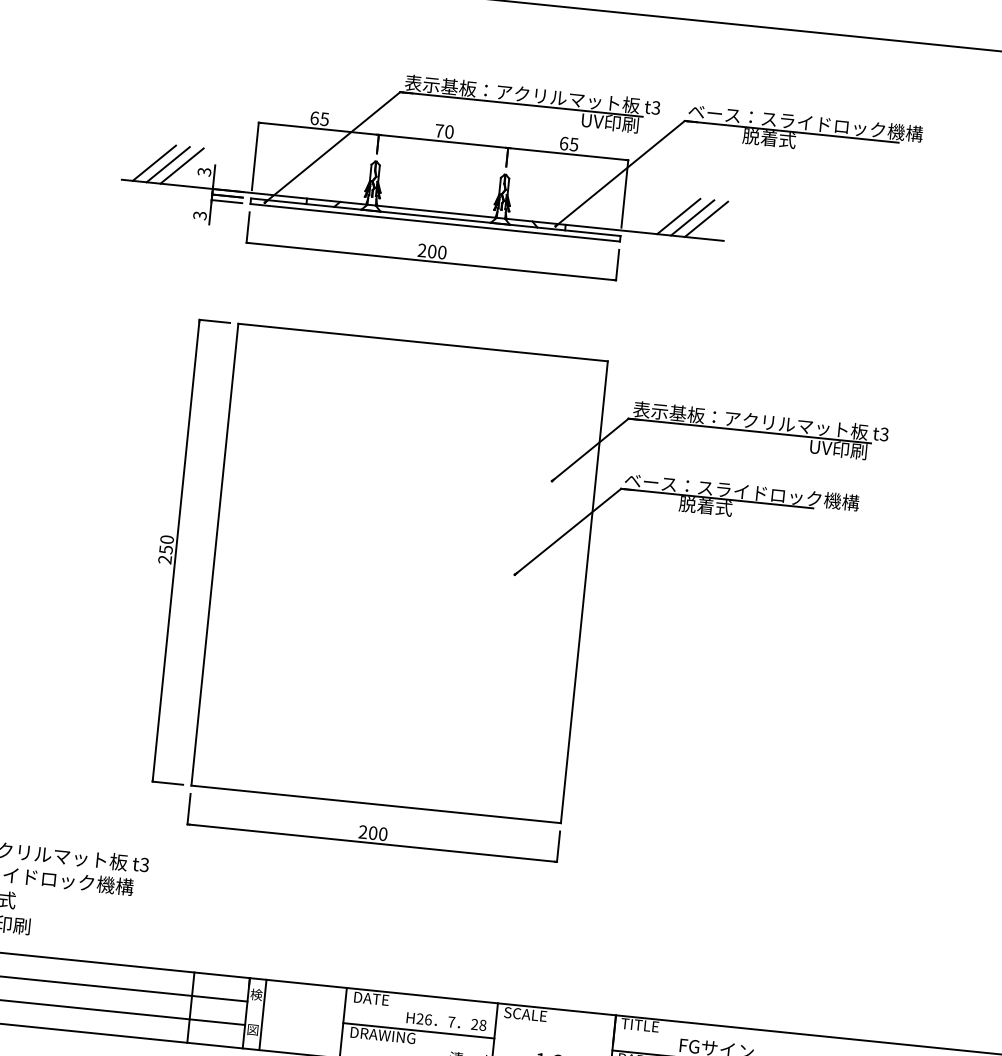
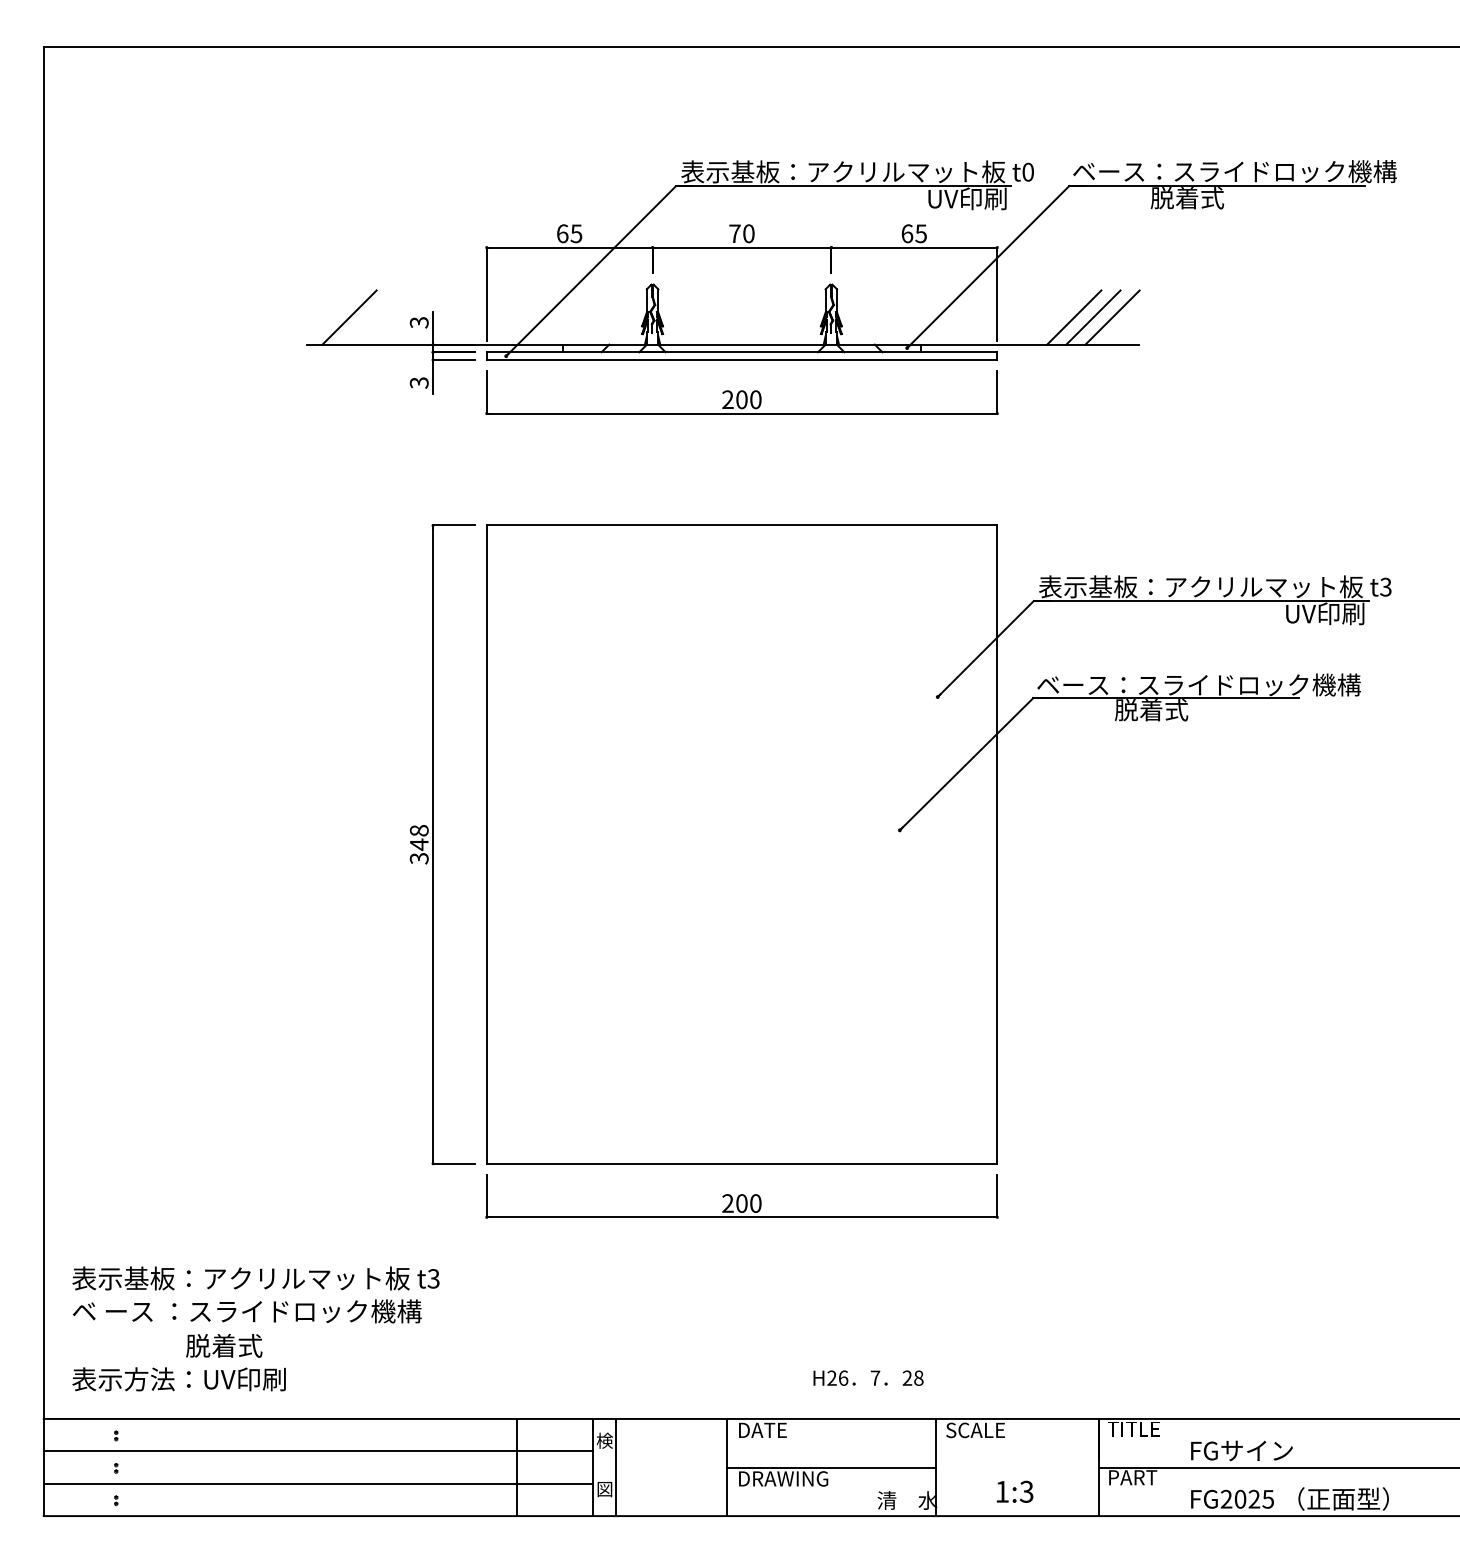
text: (655, 107) -> (1027, 171), t3 -> t0
line: (168, 164) -> (368, 317), removed
line: (181, 166) -> (387, 317), removed
text: (166, 549) -> (419, 844), 250 -> 348
text: (446, 1021) -> (868, 1377), moved

